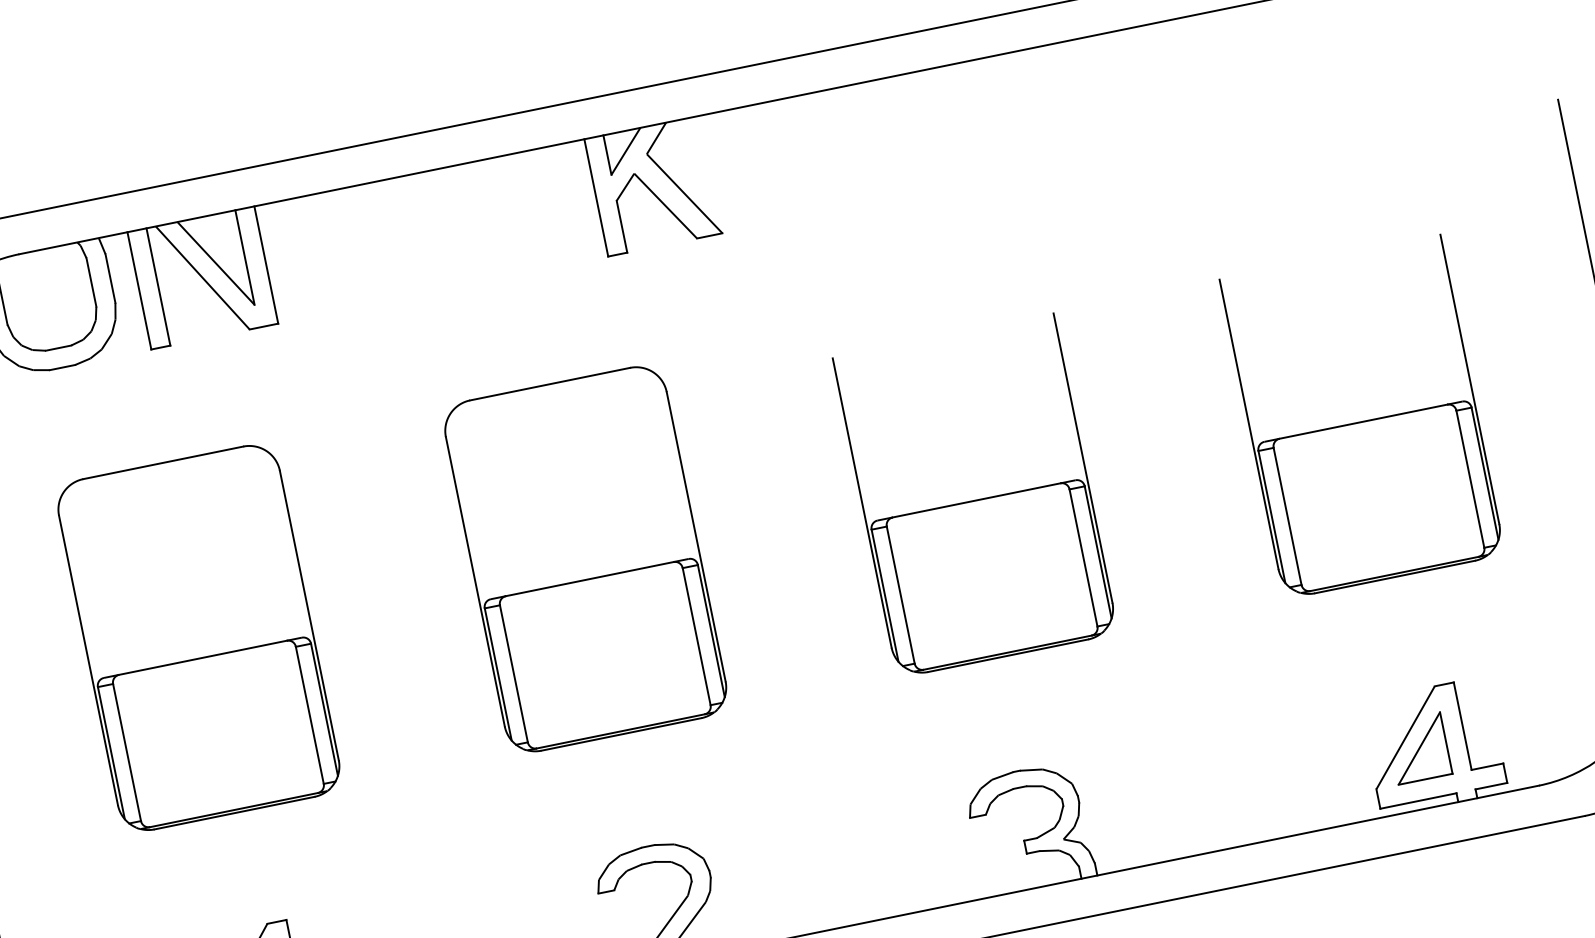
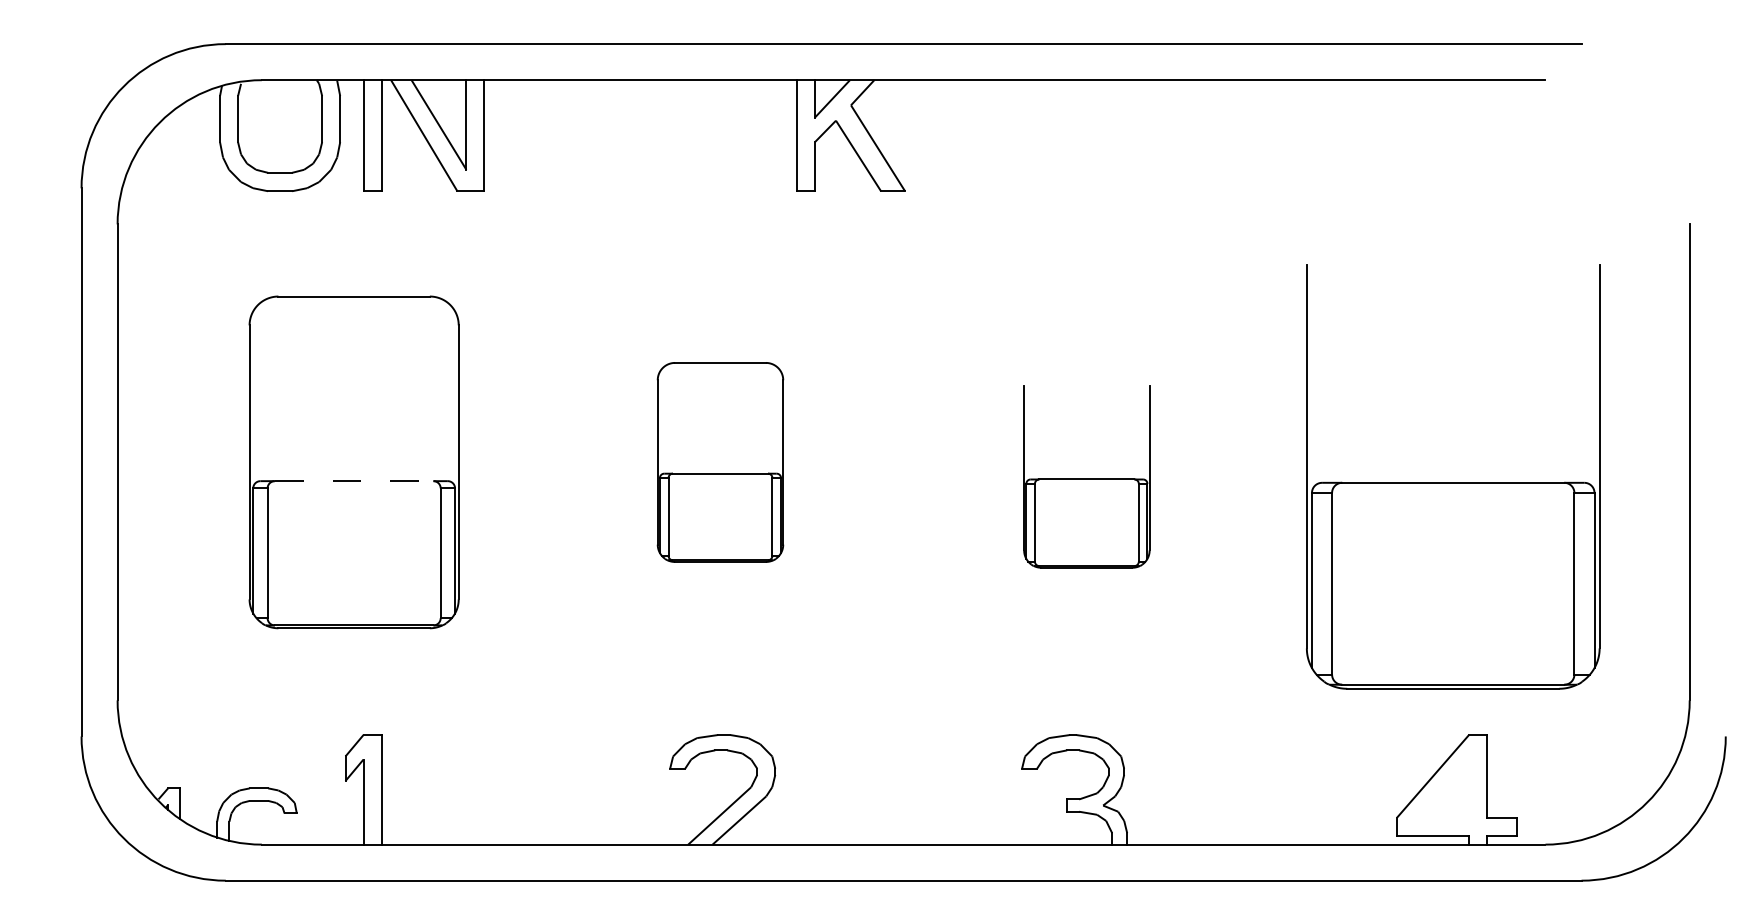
part: (1361, 416) -> (1452, 476), size x1.4
part: (975, 495) -> (1086, 476), size x0.6
part: (585, 559) -> (720, 462), size x0.6
line: (203, 658) -> (354, 481), solid -> dashed
part: (1419, 748) -> (1443, 788), removed

